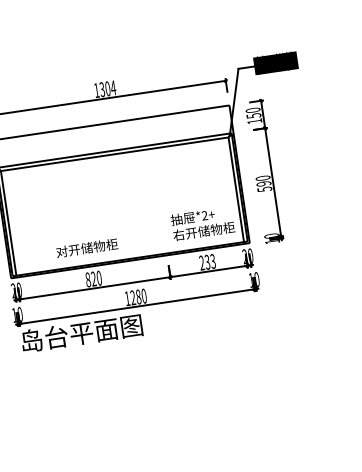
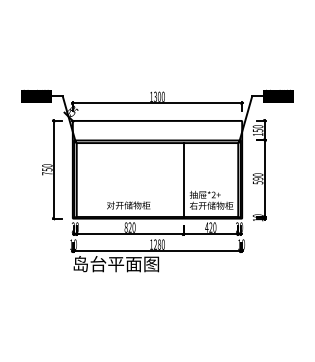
text: (113, 87) -> (163, 96), 1304 -> 1300
line: (159, 201) -> (183, 180), added
text: (207, 262) -> (210, 227), 233 -> 420

